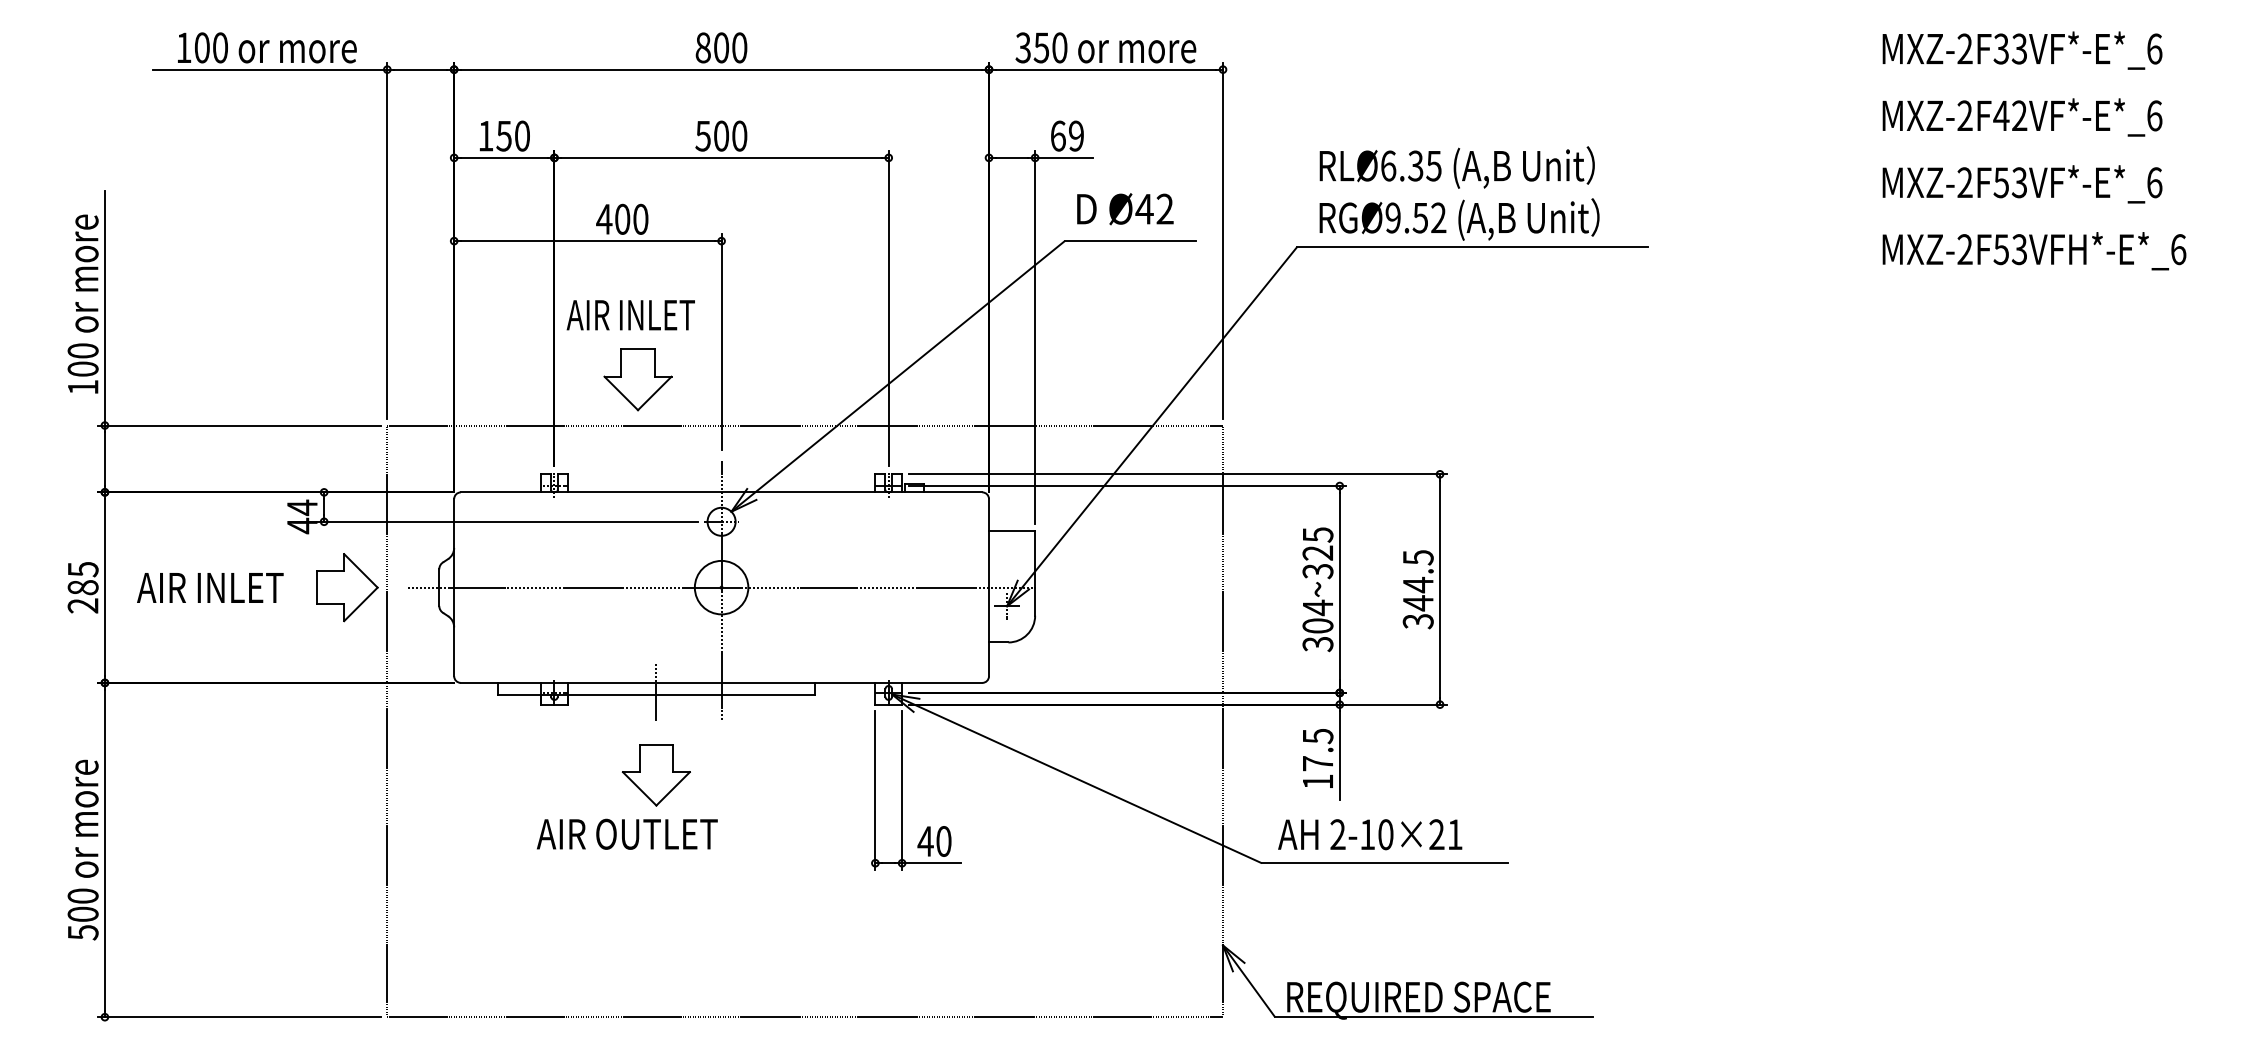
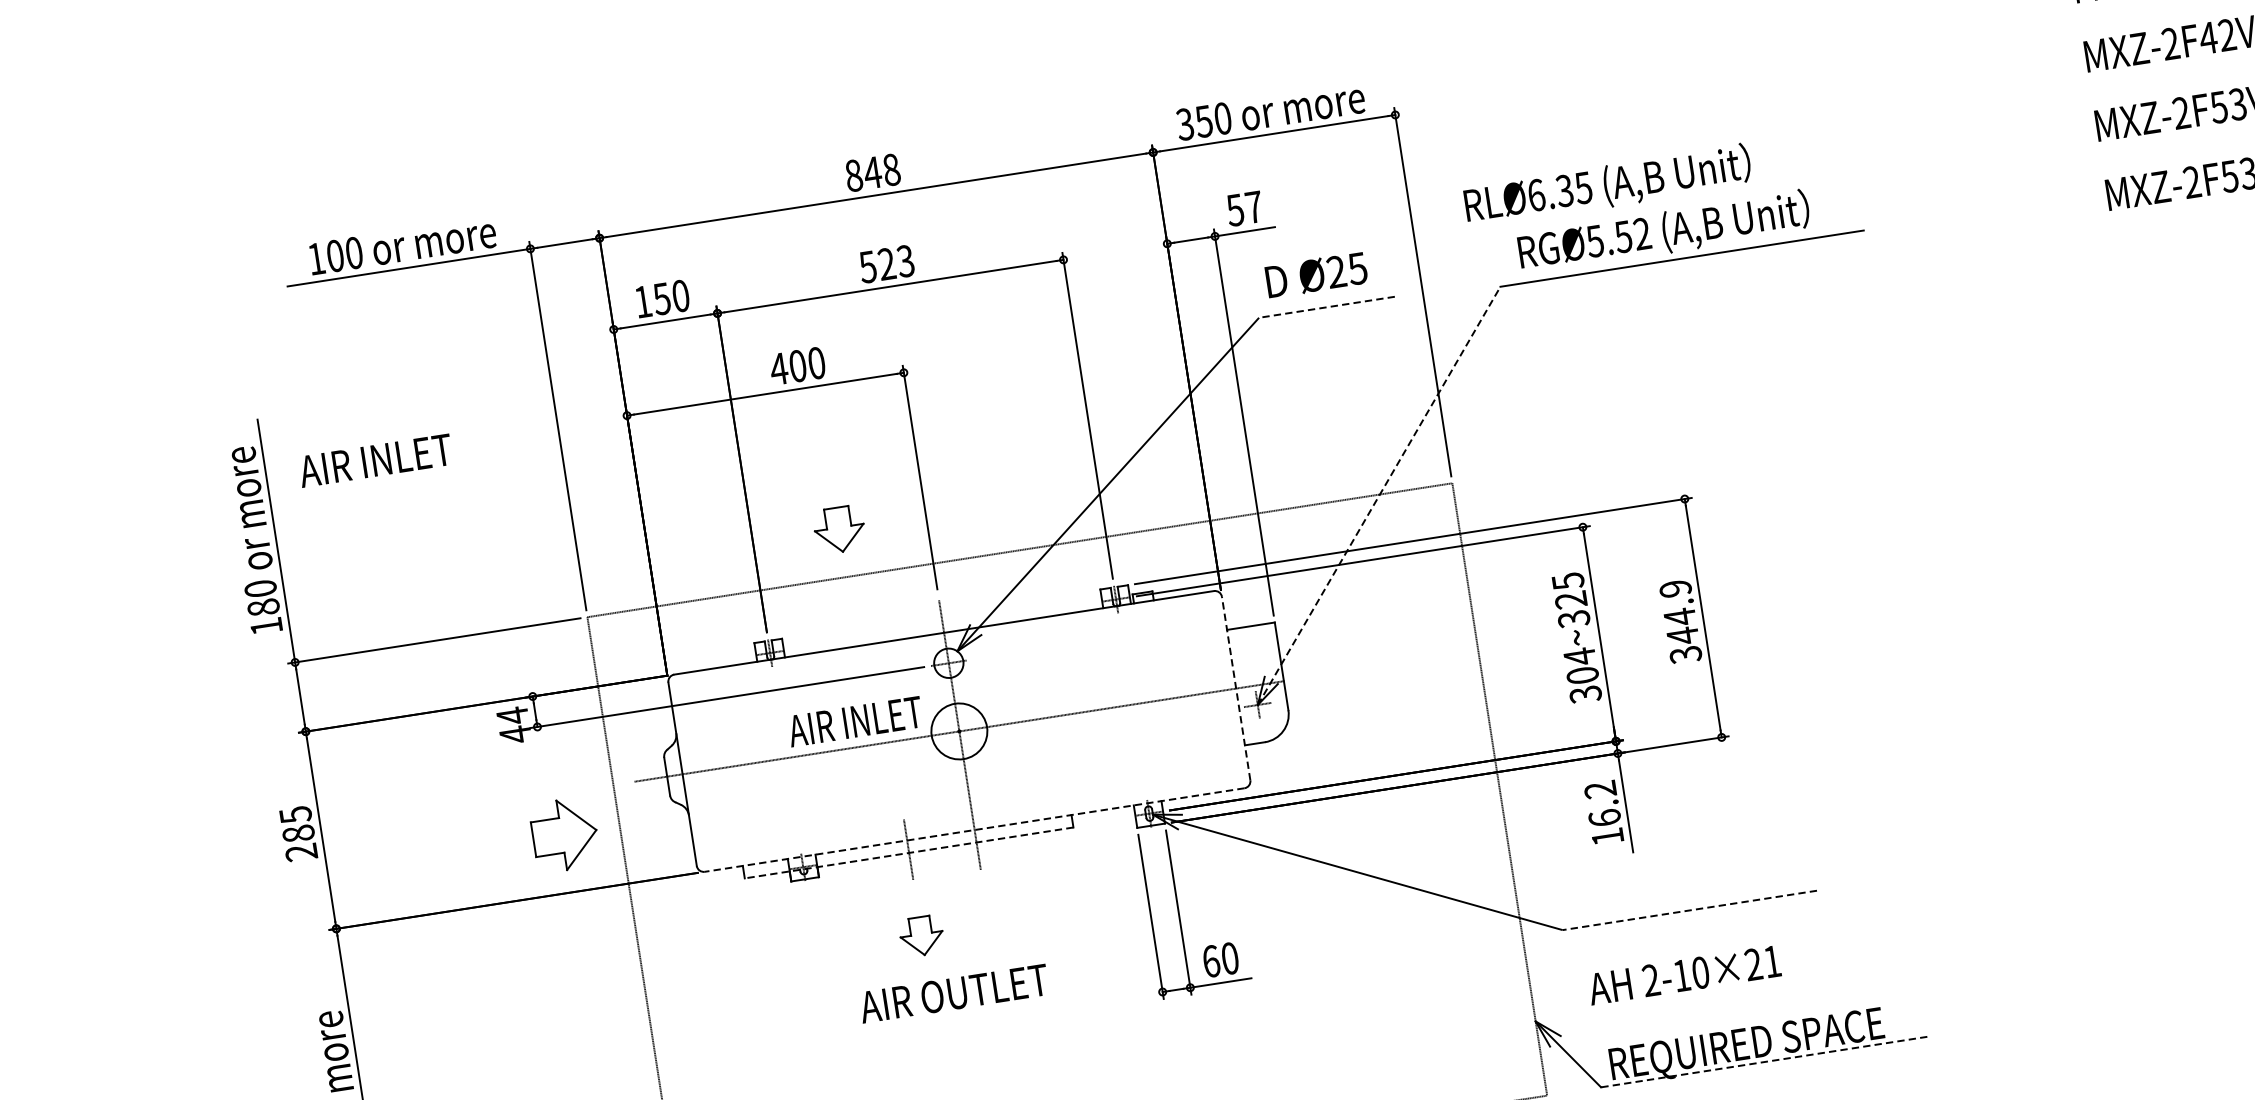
text: (730, 47) -> (882, 170), 800 -> 848
text: (730, 135) -> (896, 262), 500 -> 523
text: (1067, 135) -> (1244, 208), 69 -> 57
text: (1456, 167) -> (1607, 185), moved
text: (1154, 208) -> (1346, 269), Ø42 -> Ø25
text: (1392, 217) -> (1594, 240), RGØ9.52 -> RGØ5.52
line: (1130, 241) -> (1327, 307), solid -> dashed
text: (630, 315) -> (855, 722), moved
text: (82, 368) -> (262, 607), 100 -> 180
part: (637, 379) -> (838, 529), size x0.7
line: (1152, 426) -> (1379, 495), solid -> dashed
text: (1417, 557) -> (1674, 588), 344.5 -> 344.9
text: (210, 587) -> (375, 460), moved
part: (347, 587) -> (565, 834), moved
line: (989, 587) -> (1236, 688), solid -> dashed
line: (721, 682) -> (974, 829), solid -> dashed
line: (656, 694) -> (909, 852), solid -> dashed
text: (1317, 749) -> (1602, 803), 17.5 -> 16.2
part: (655, 775) -> (921, 936), size x0.6
text: (627, 833) -> (954, 992), moved
text: (1370, 834) -> (1684, 975), moved
text: (925, 841) -> (1211, 961), 40 -> 60
line: (1384, 863) -> (1689, 910), solid -> dashed
line: (1434, 1017) -> (1766, 1062), solid -> dashed

